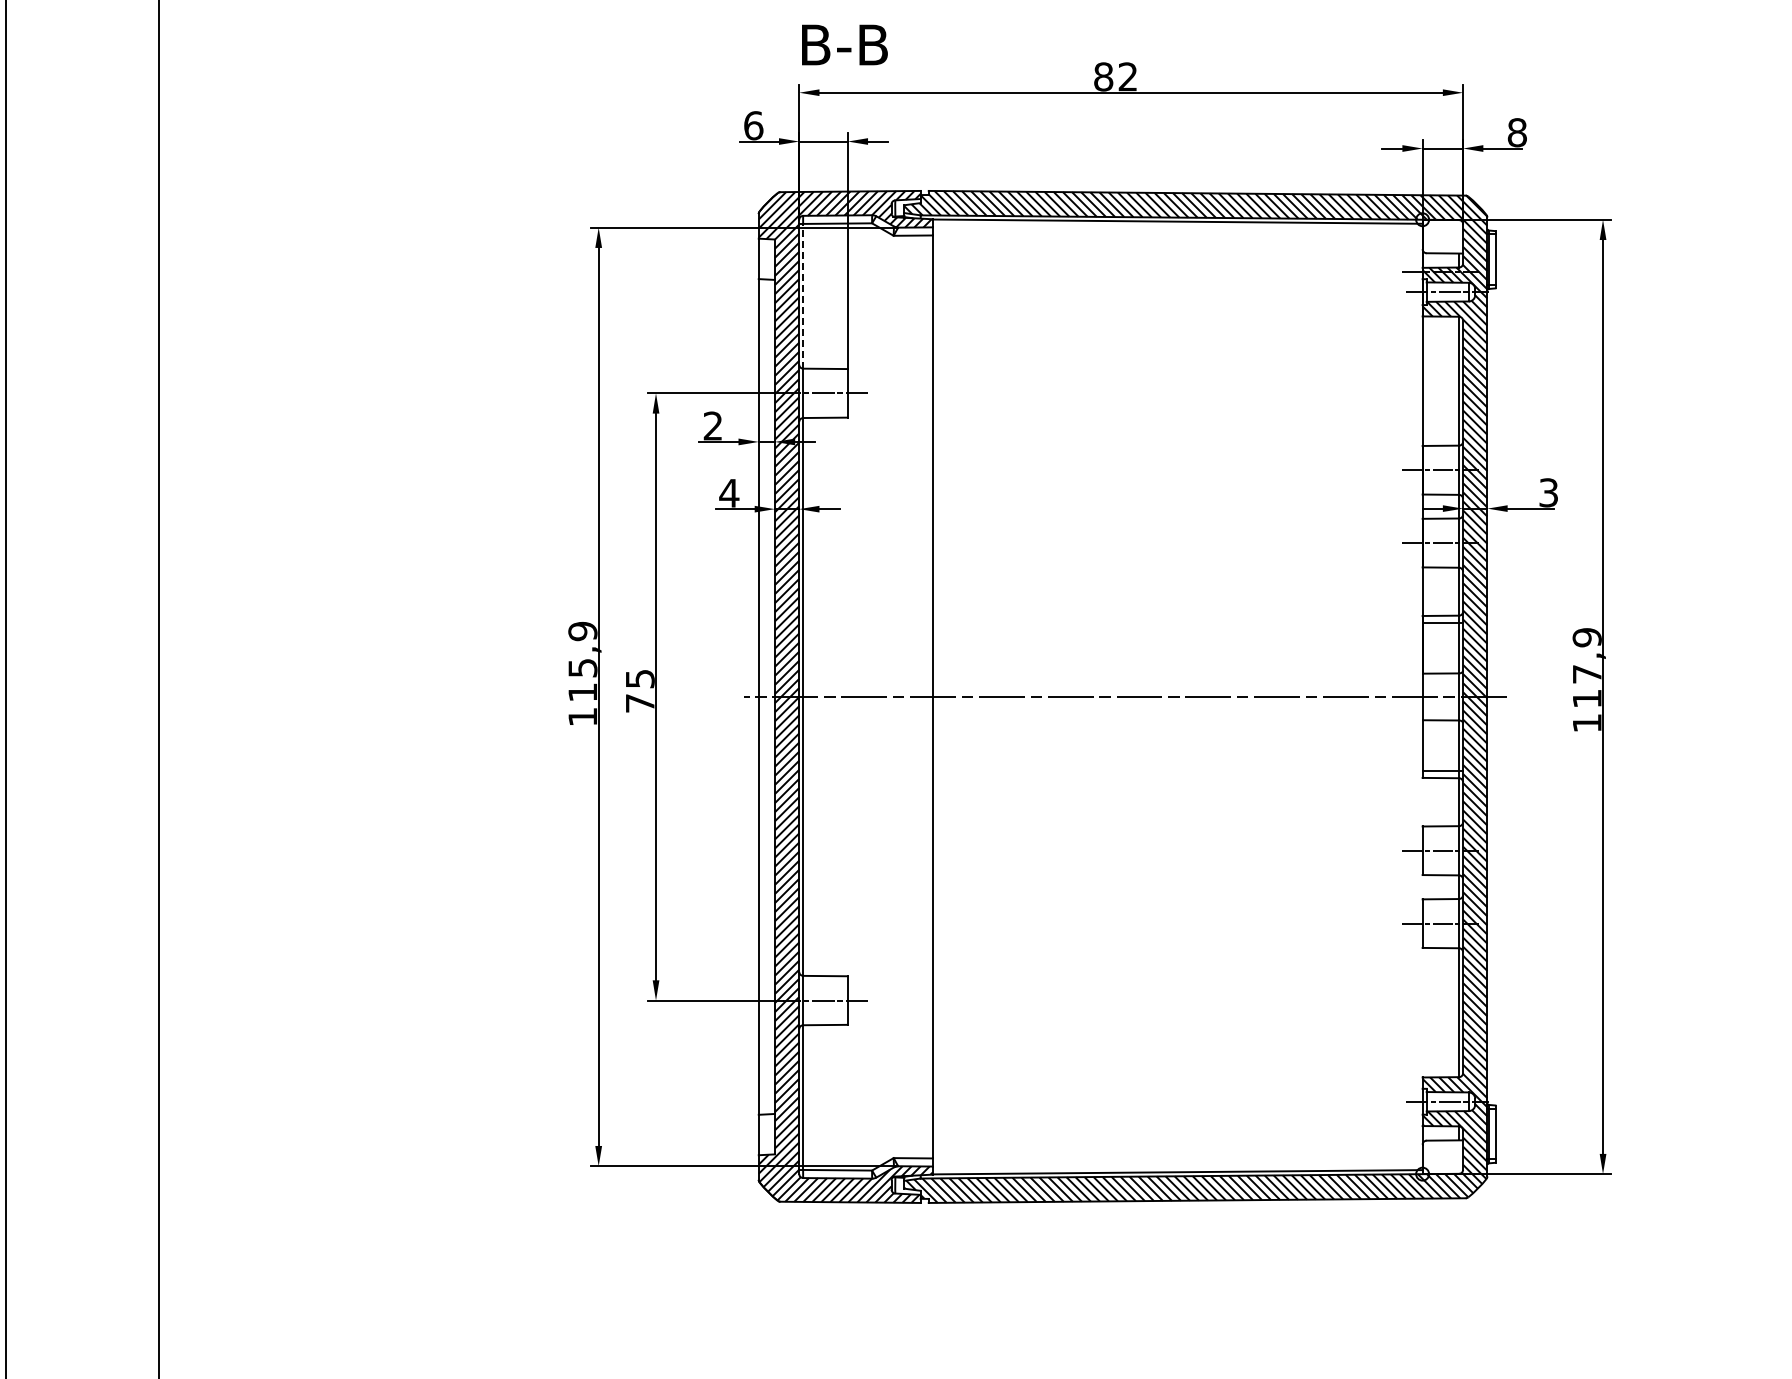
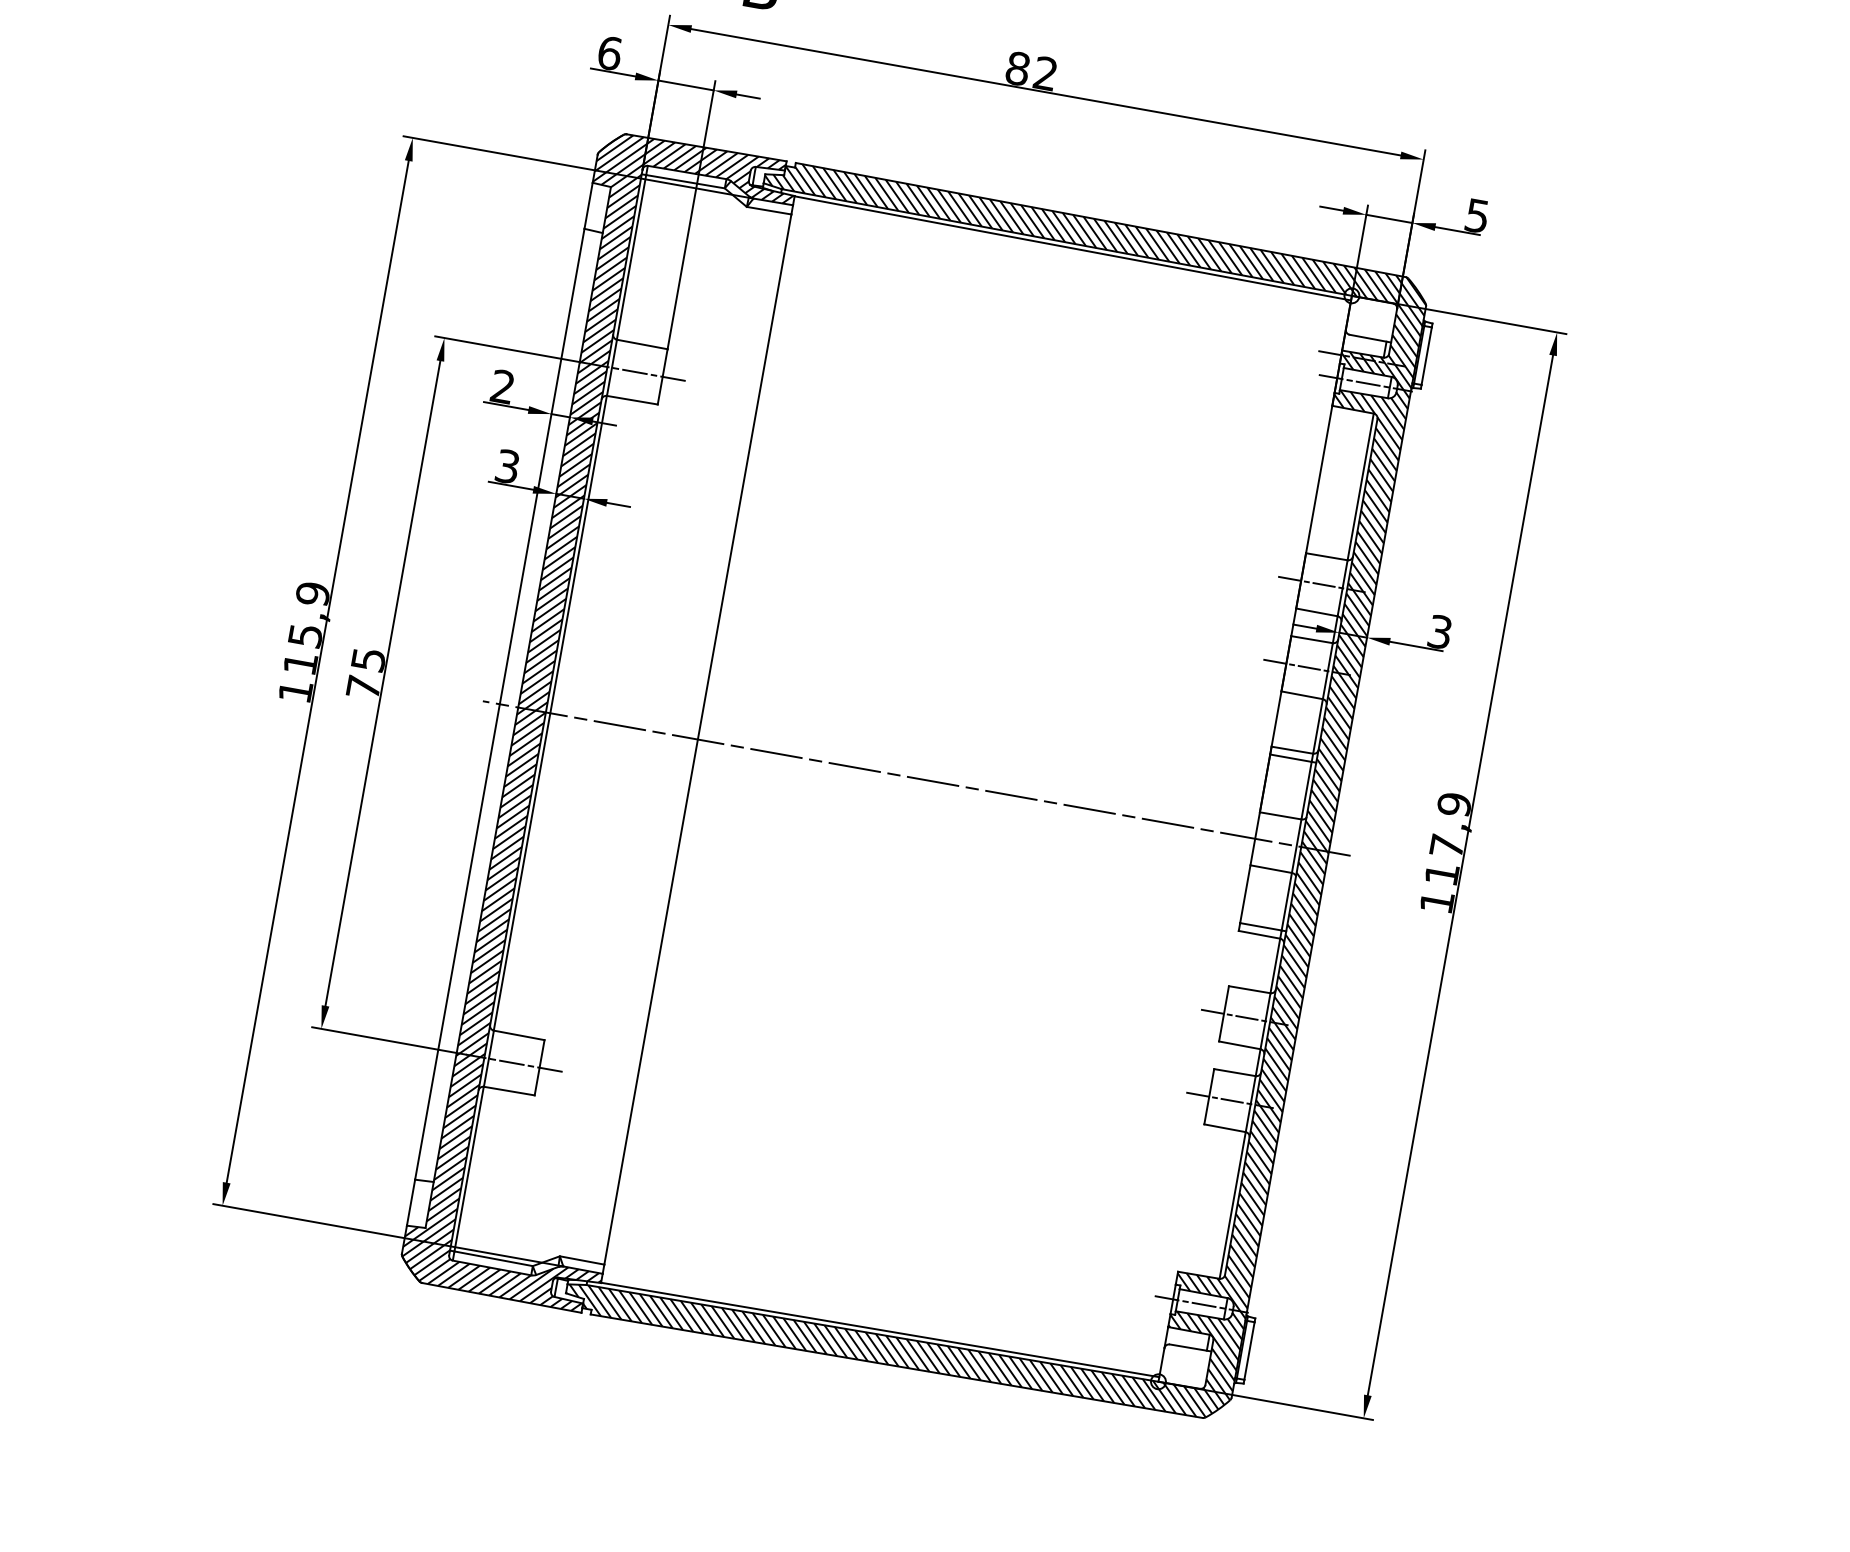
text: (1516, 132) -> (1476, 215), 8 -> 5
line: (803, 295) -> (632, 256), dashed -> solid
text: (729, 492) -> (507, 465), 4 -> 3

